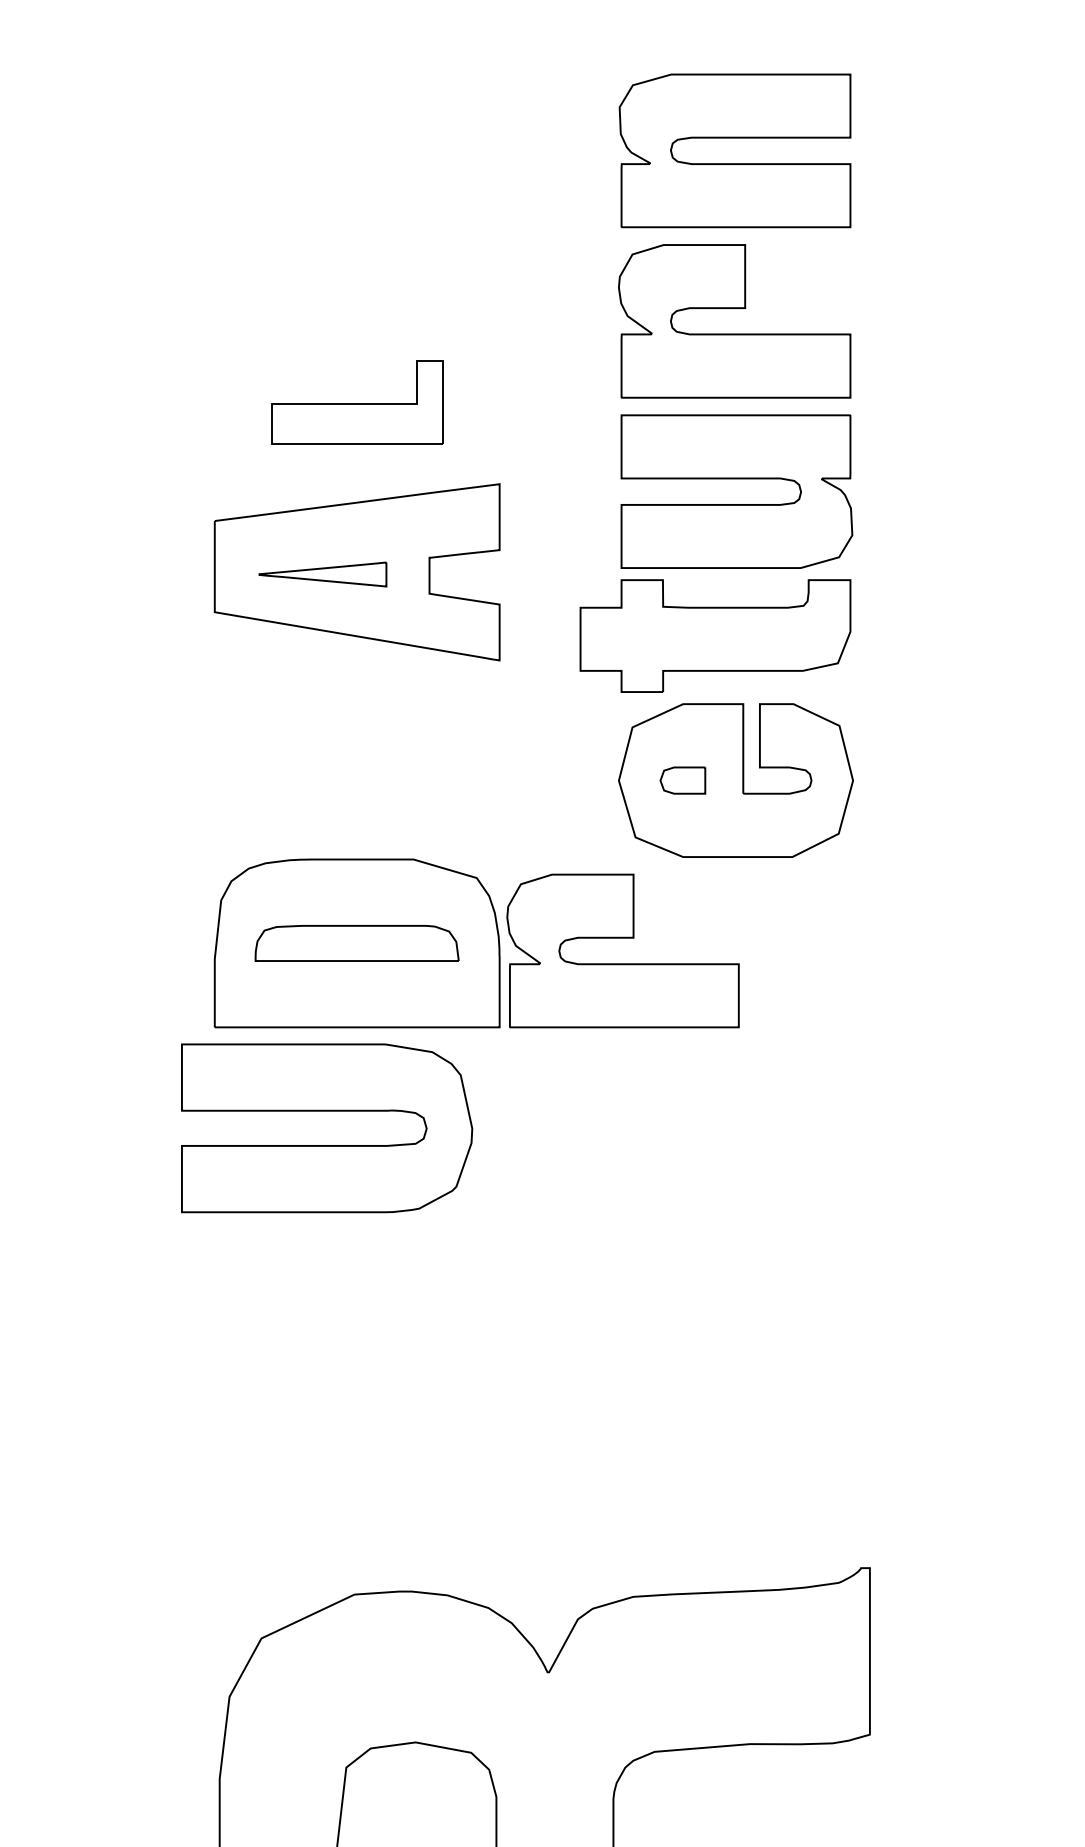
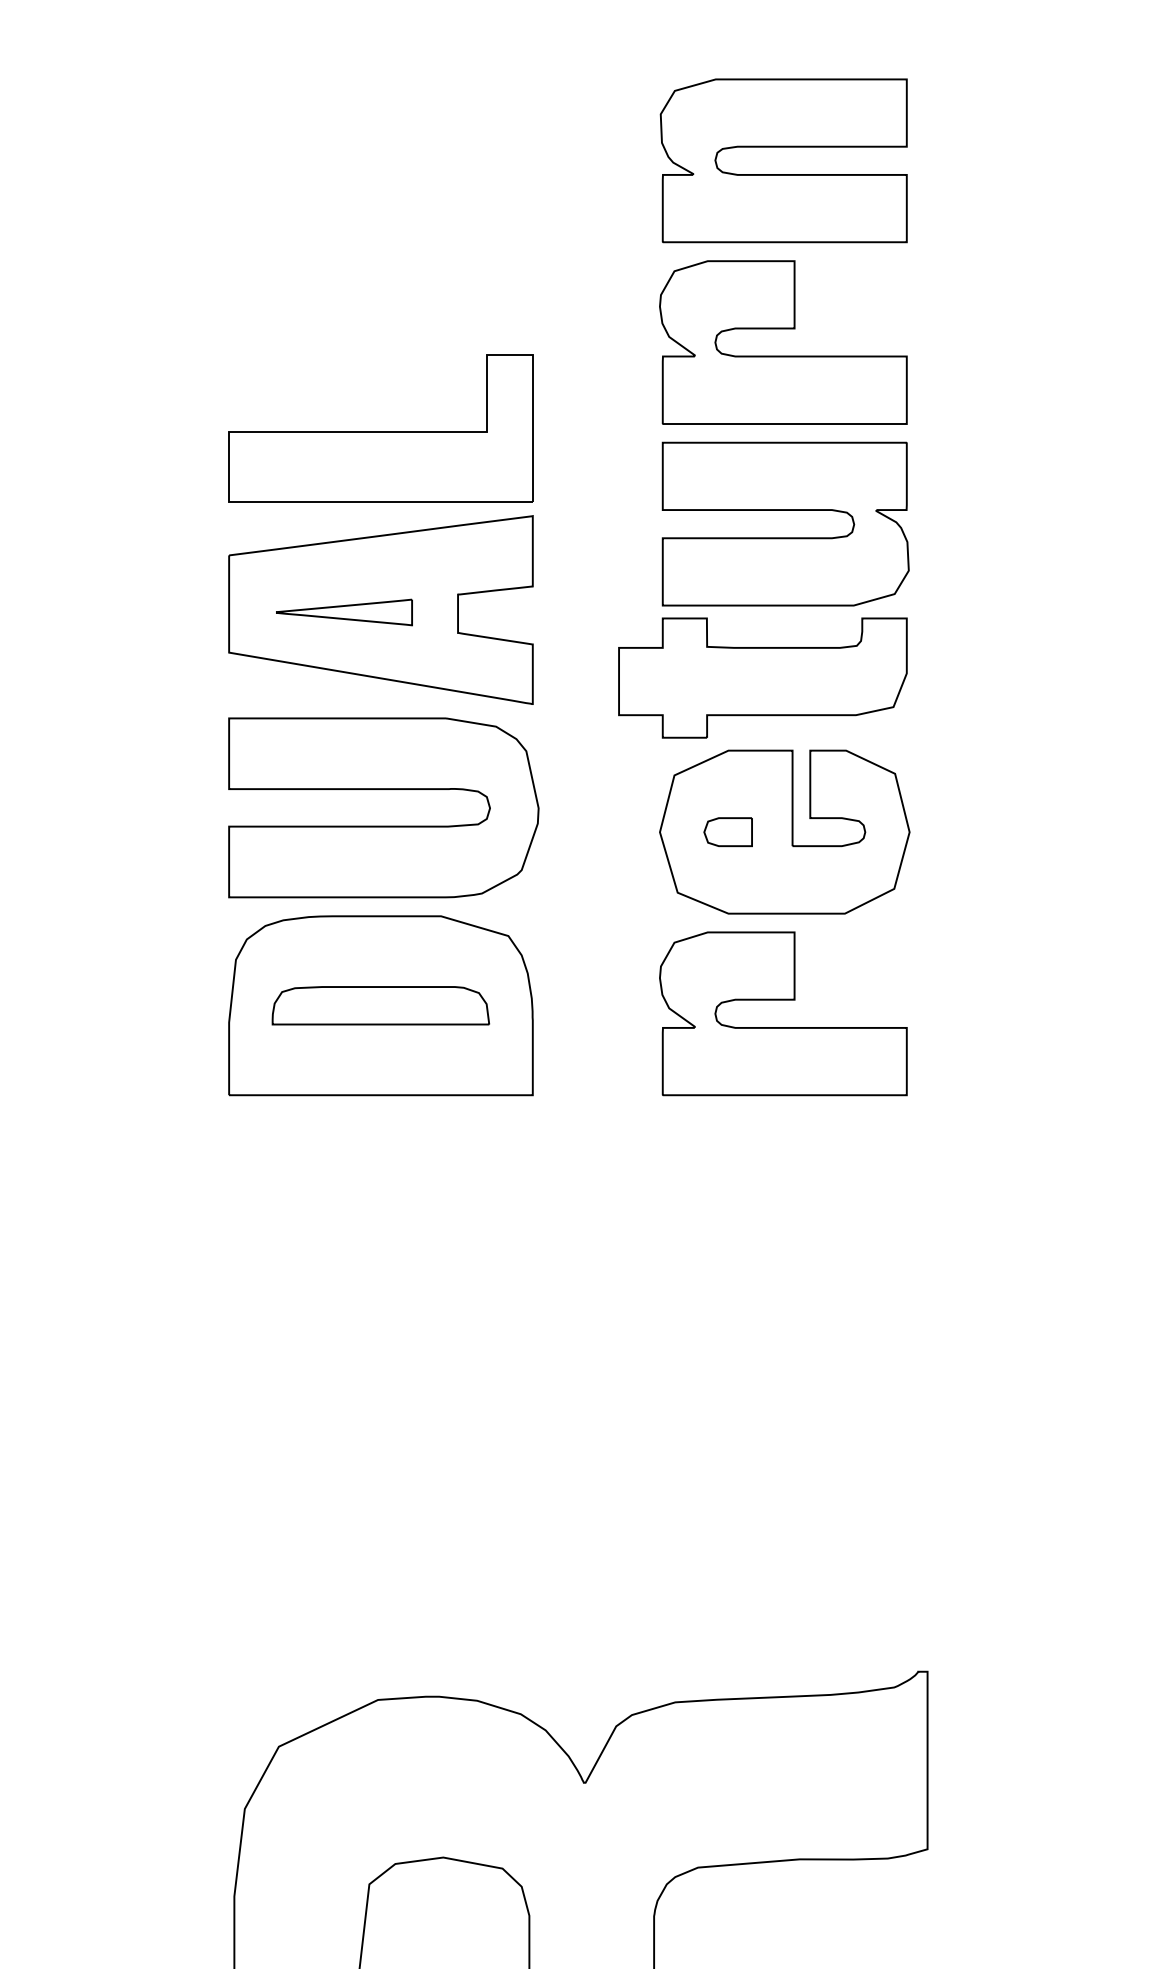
part: (356, 401) -> (380, 428), size x1.67
part: (623, 938) -> (783, 1000), moved
part: (326, 1111) -> (383, 789), moved

